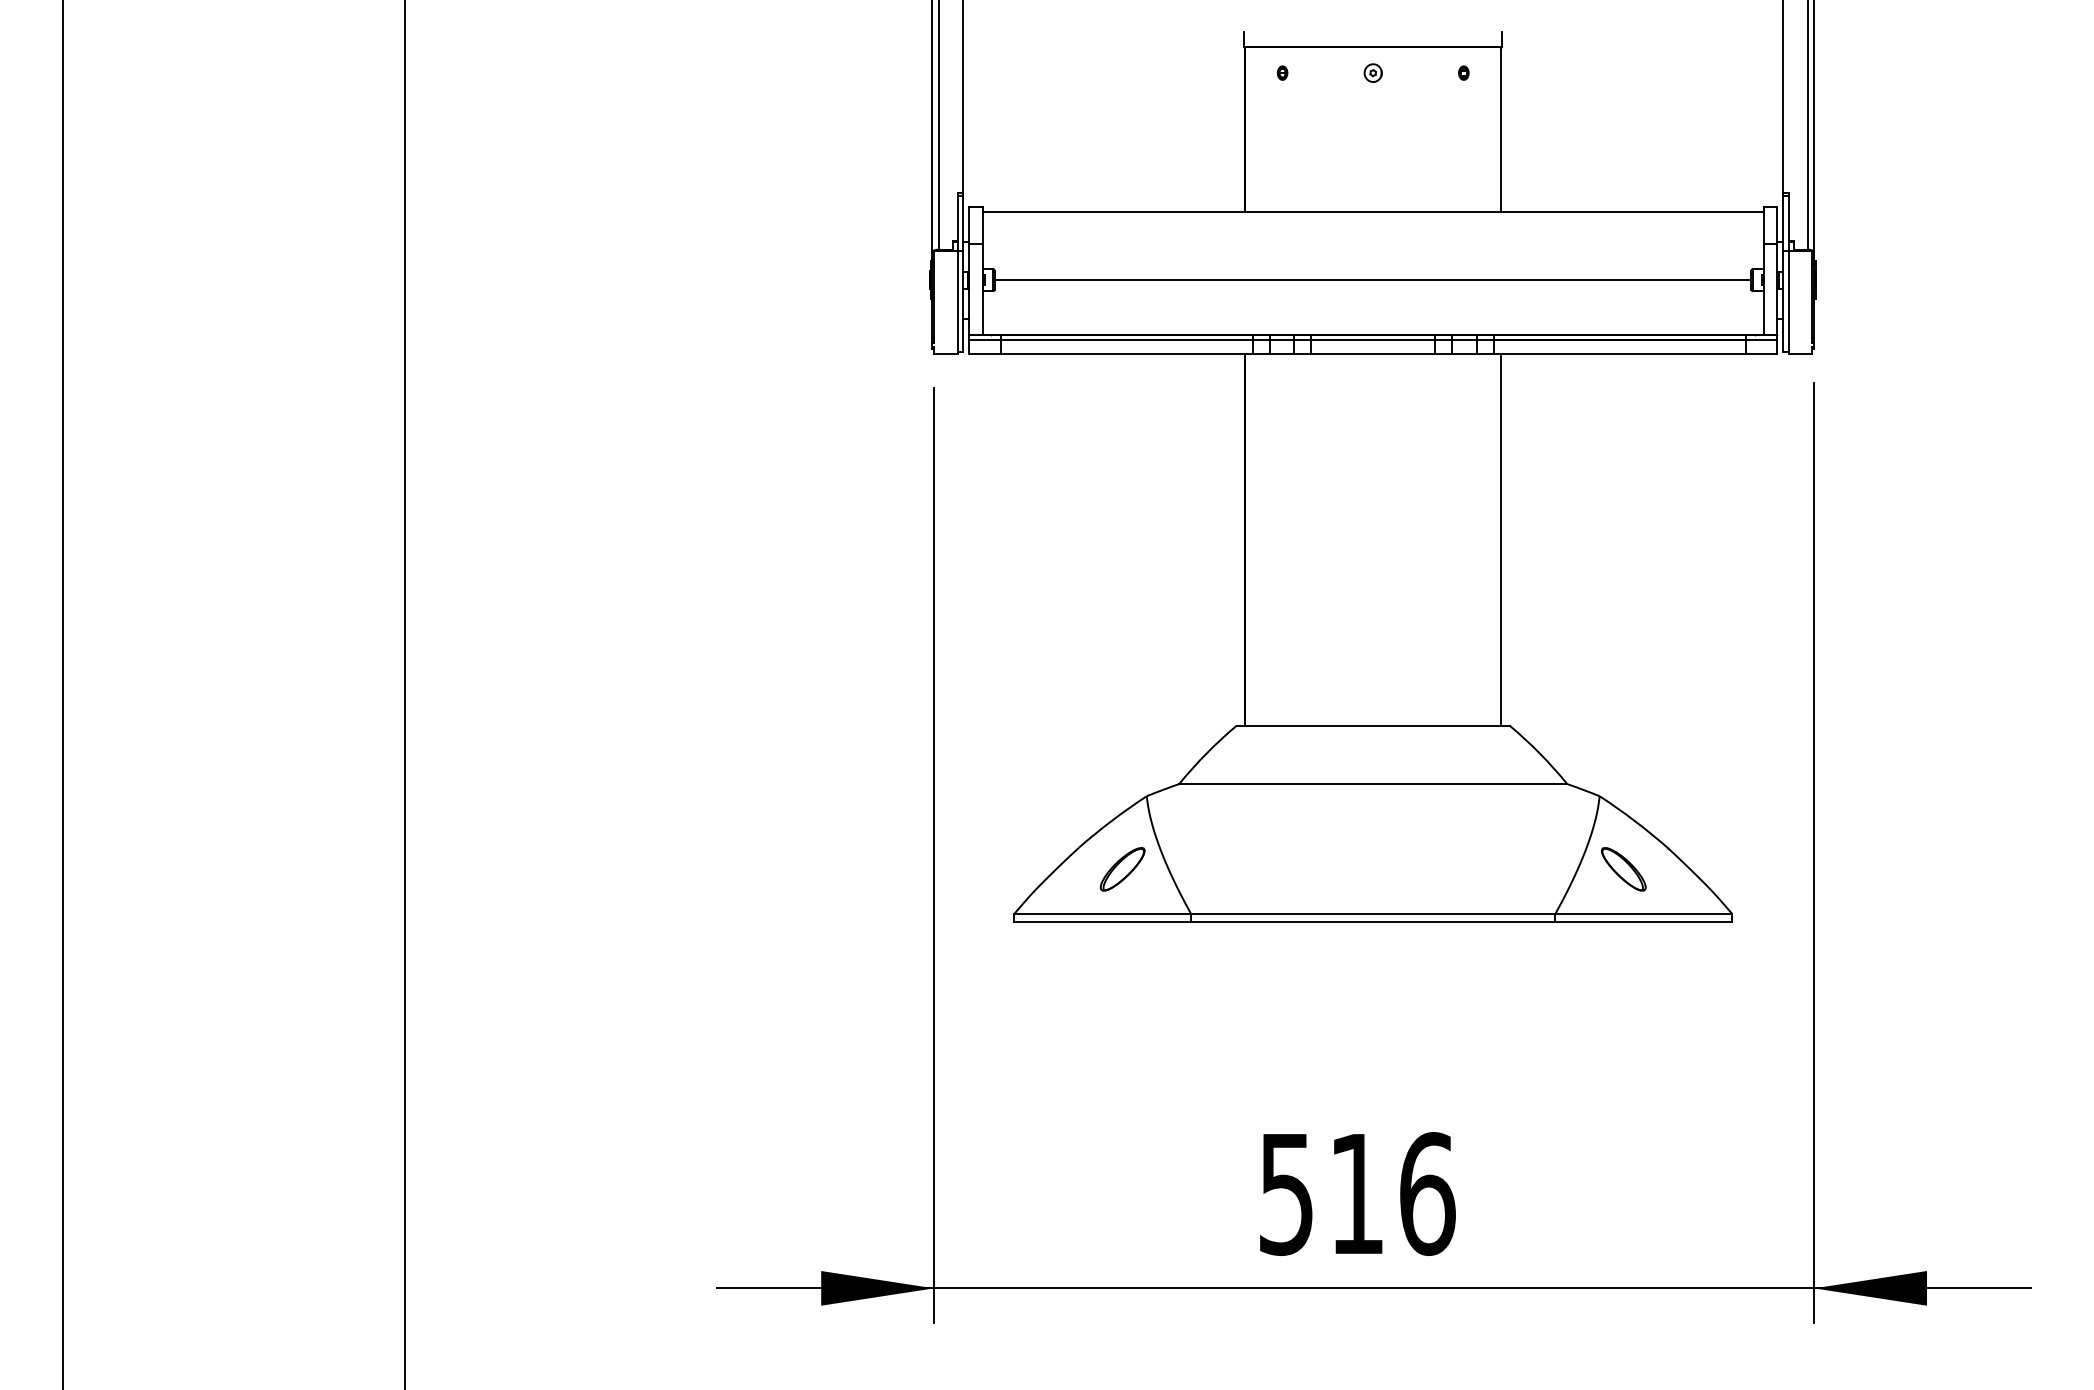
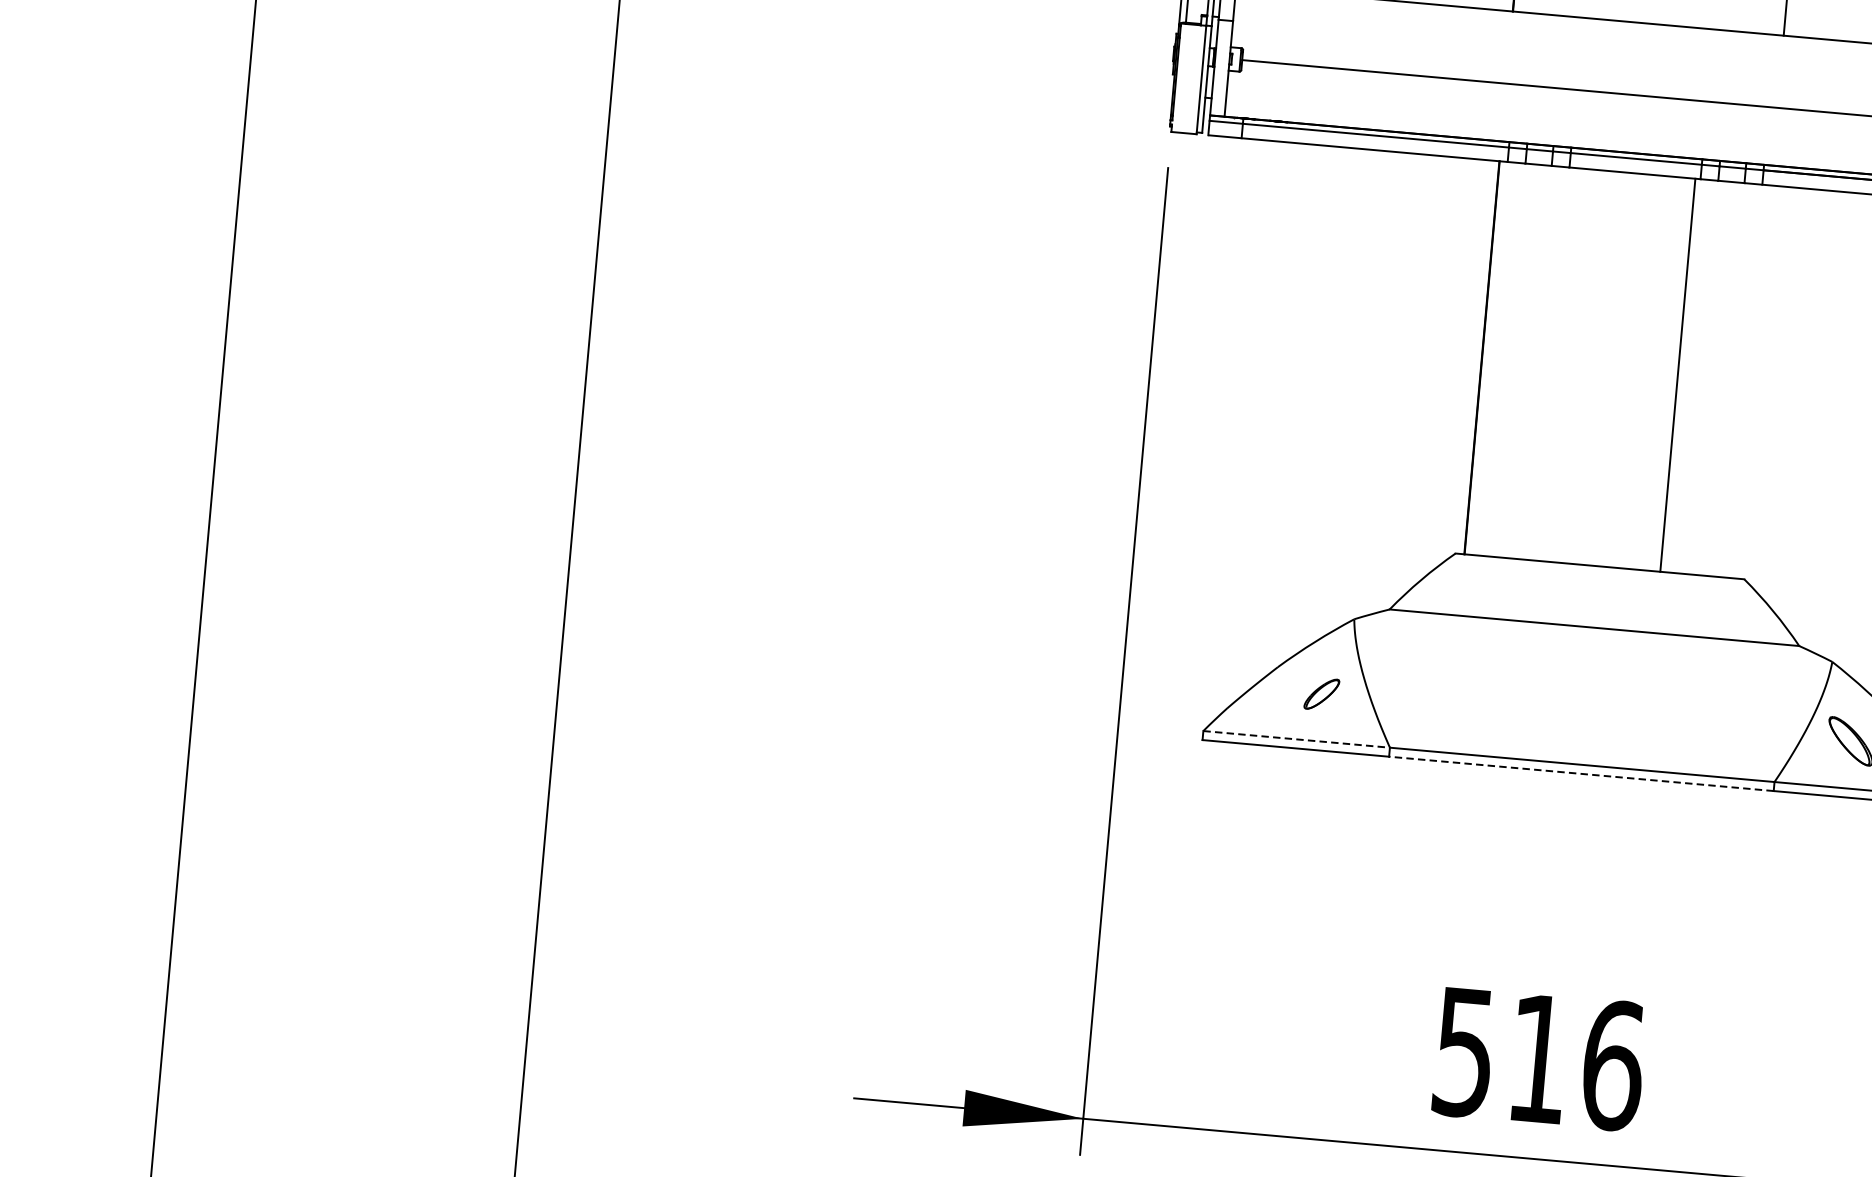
line: (1501, 539) -> (1677, 374), moved
part: (1122, 869) -> (1321, 694), size x0.7
line: (1103, 913) -> (1297, 738), solid -> dashed
line: (1372, 922) -> (1580, 773), solid -> dashed

